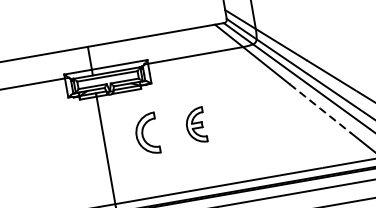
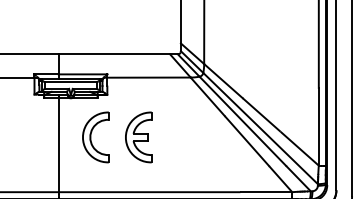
line: (320, 108) -> (247, 141), dashed -> solid
part: (195, 125) -> (138, 137), size x1.67
part: (146, 134) -> (95, 137), size x1.43

